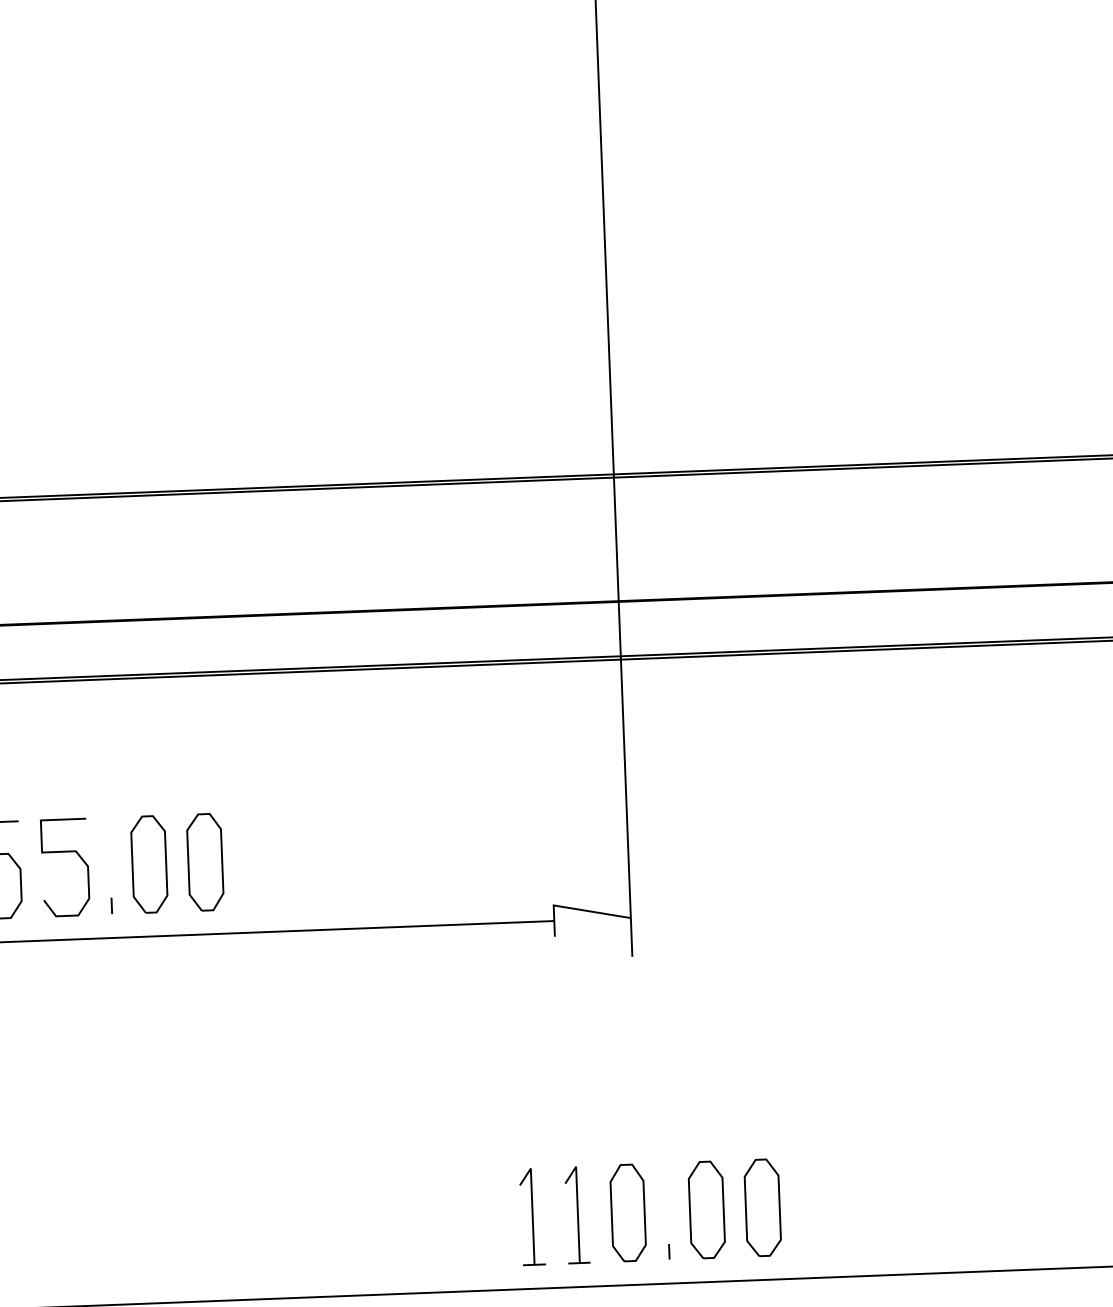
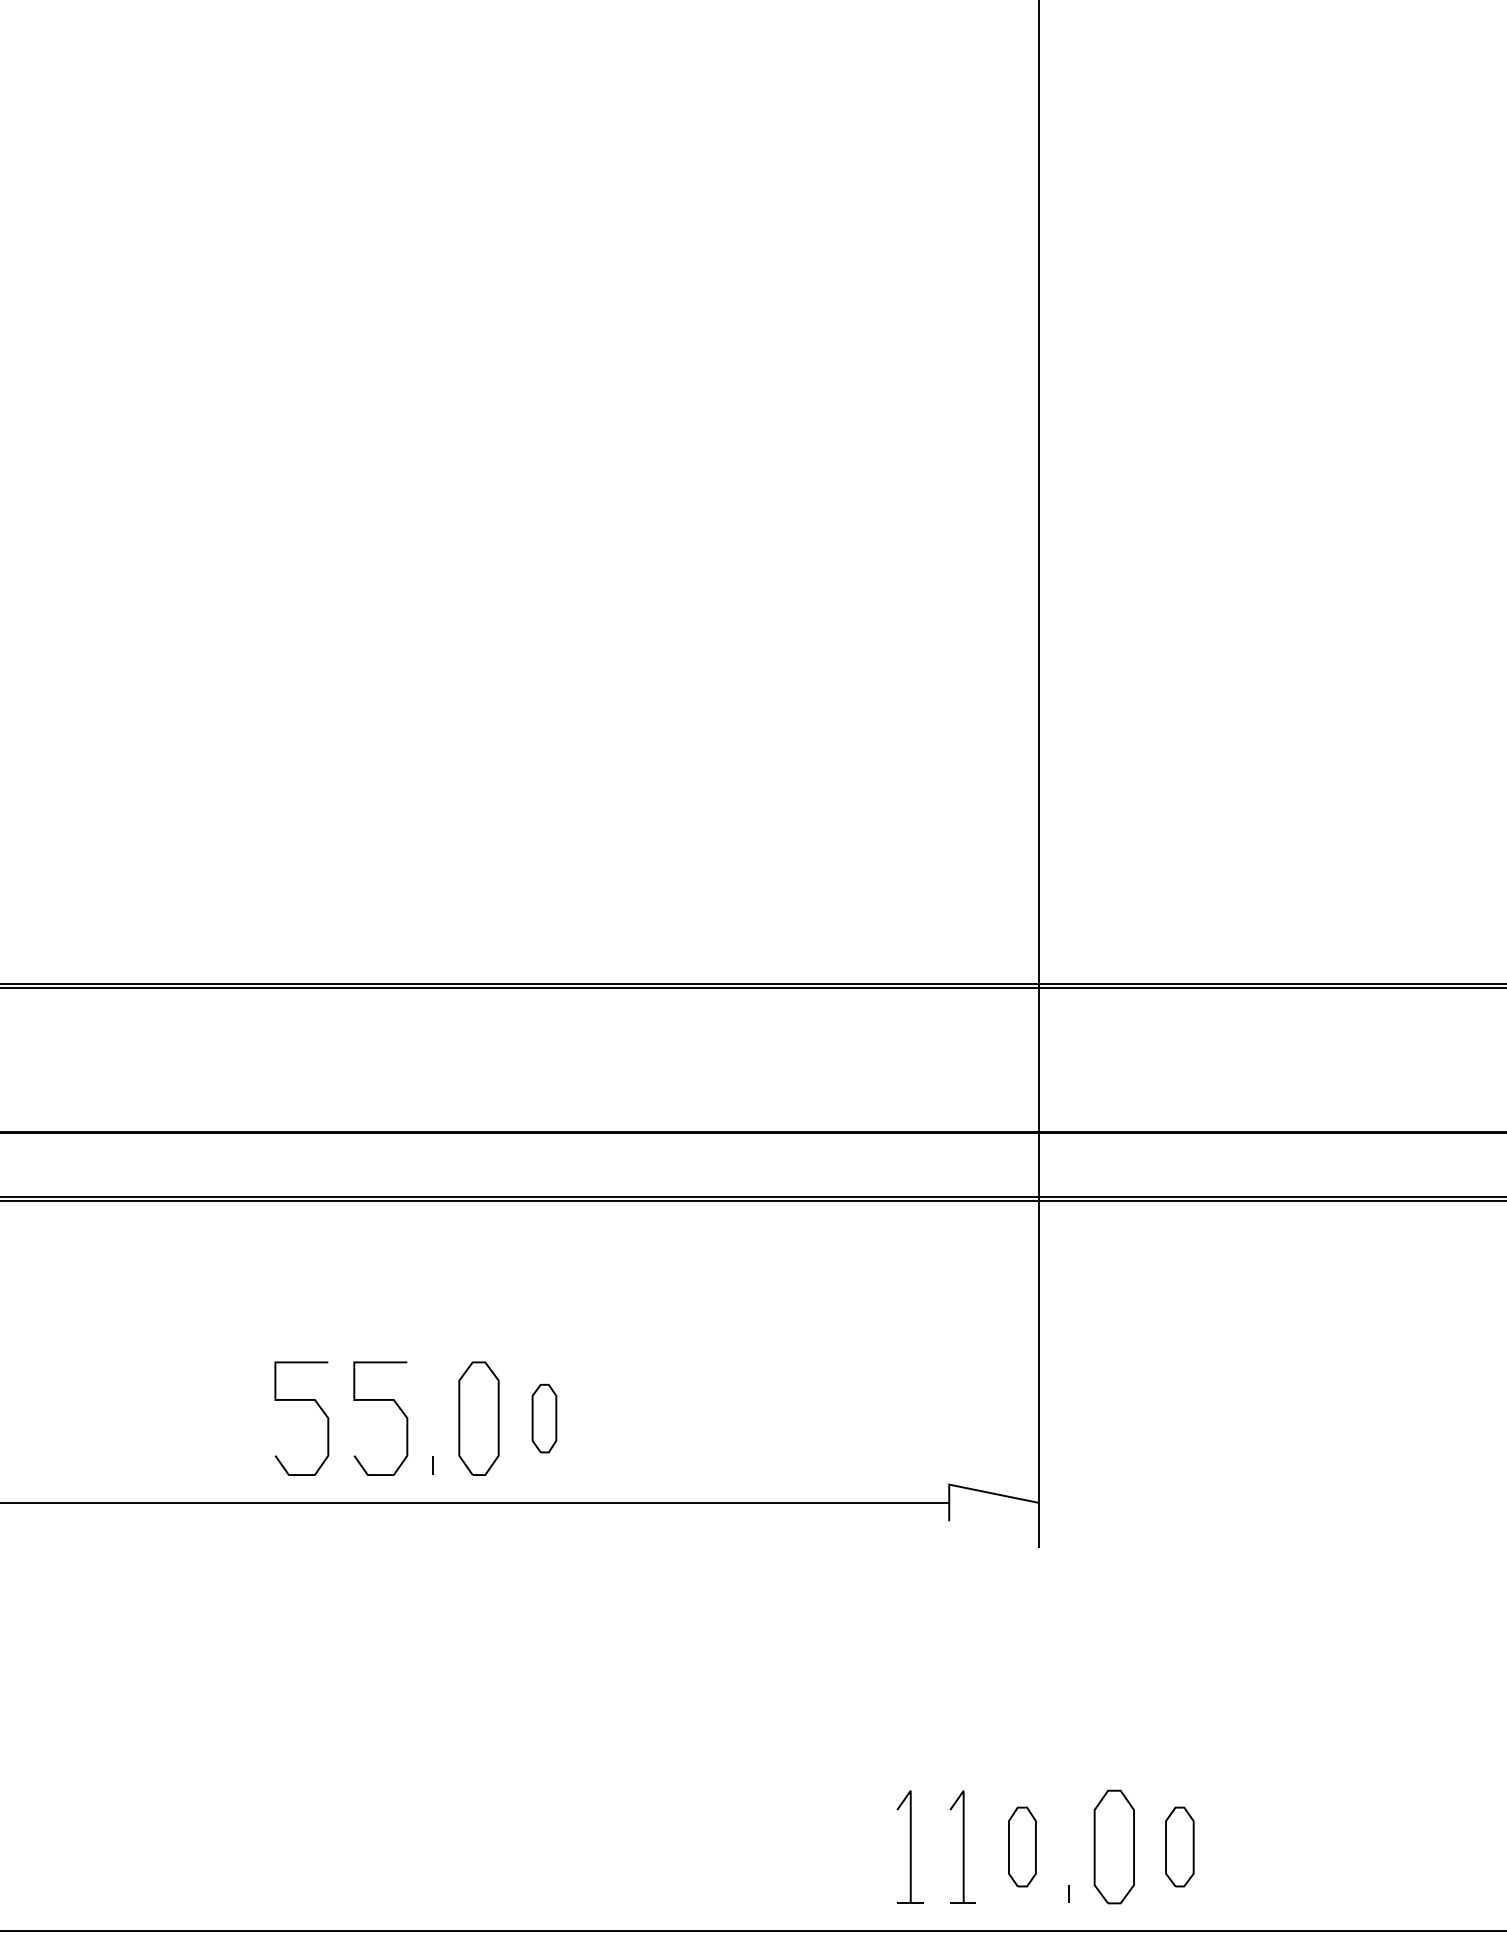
part: (205, 862) -> (544, 1418), size x0.6
part: (762, 1207) -> (1179, 1846), size x0.7
part: (628, 1212) -> (1022, 1846), size x0.7

